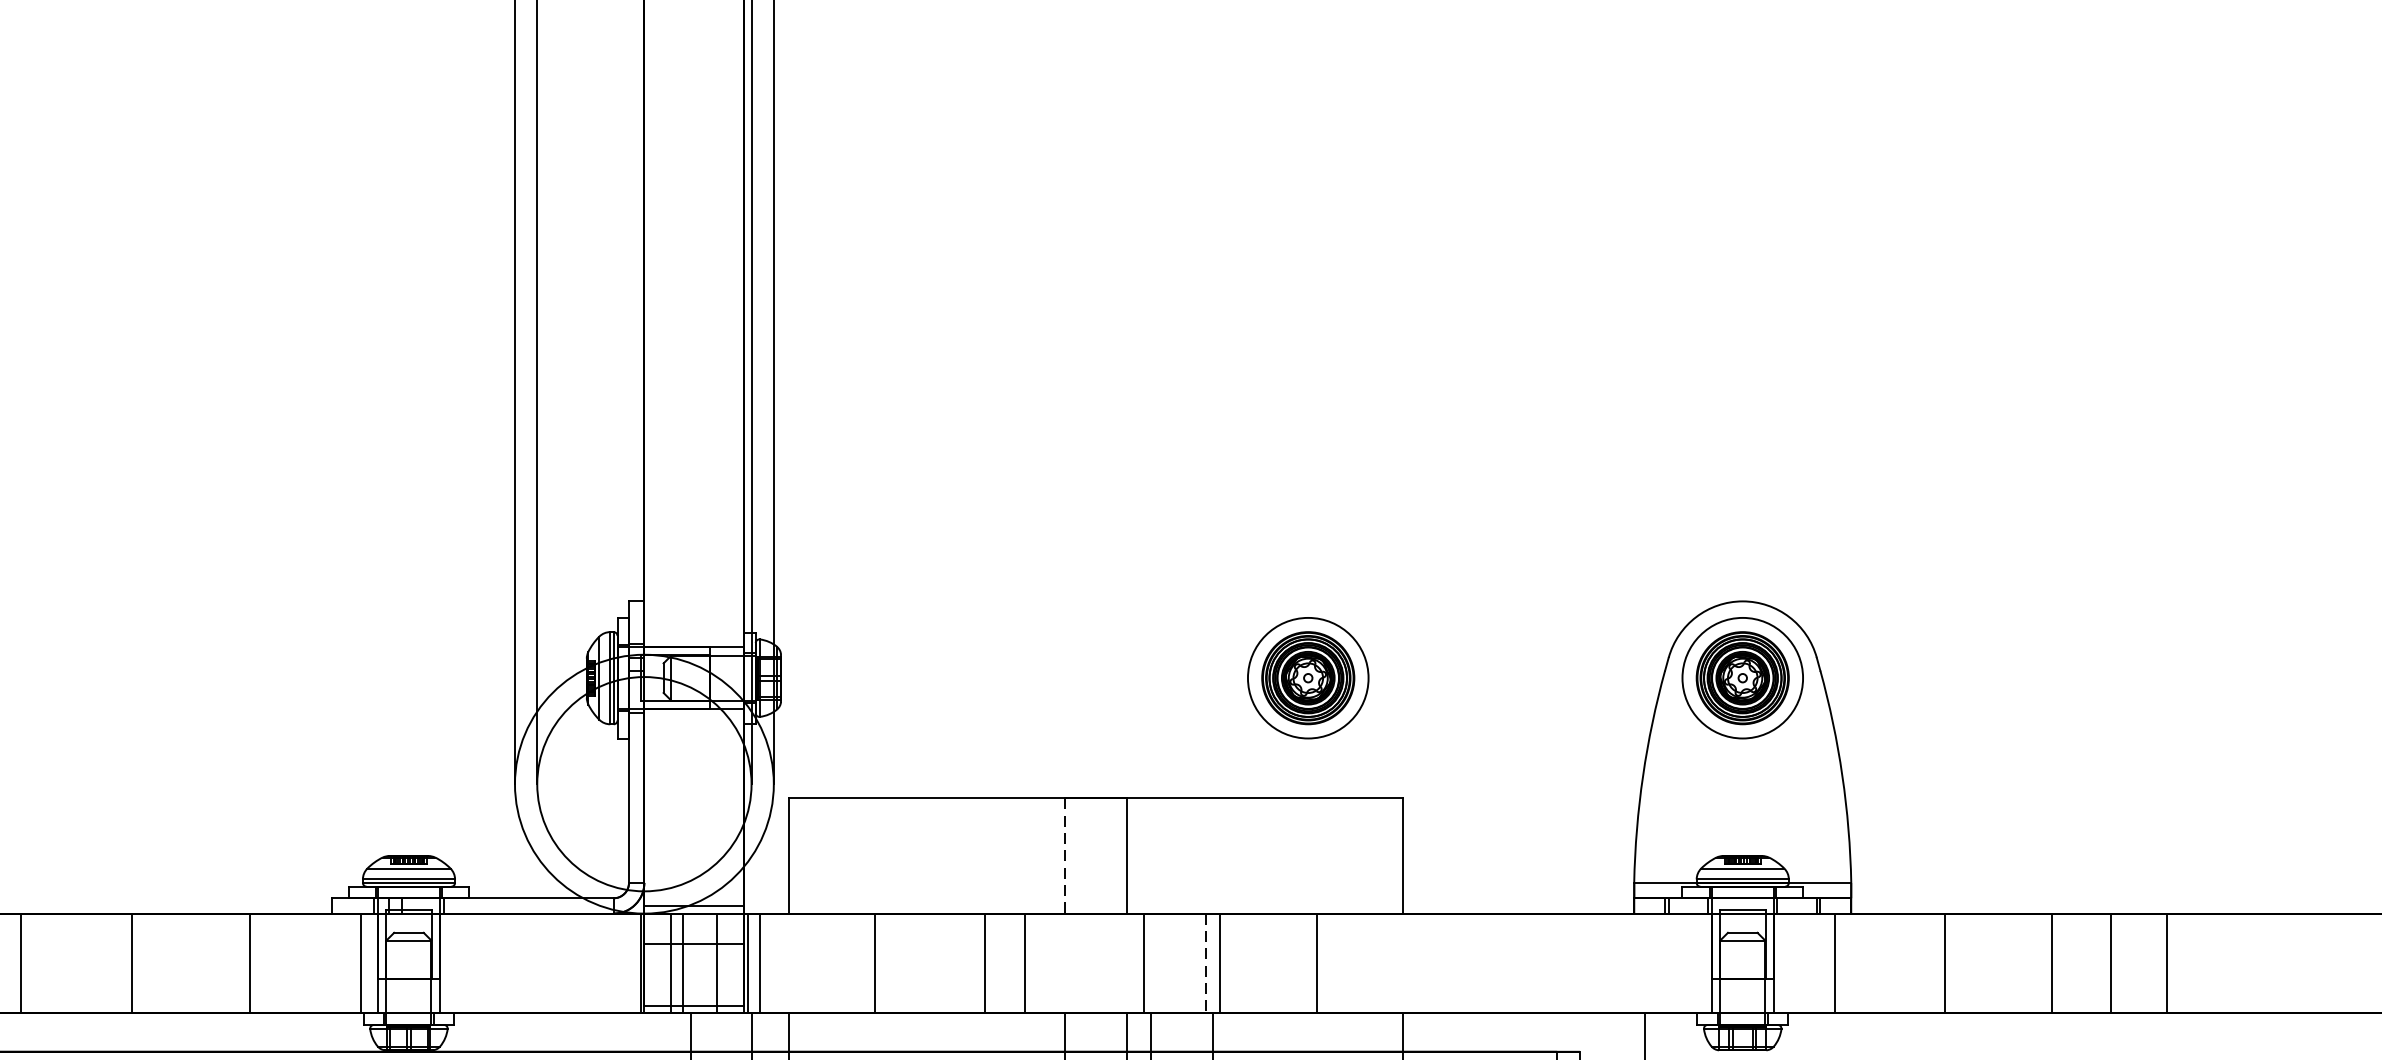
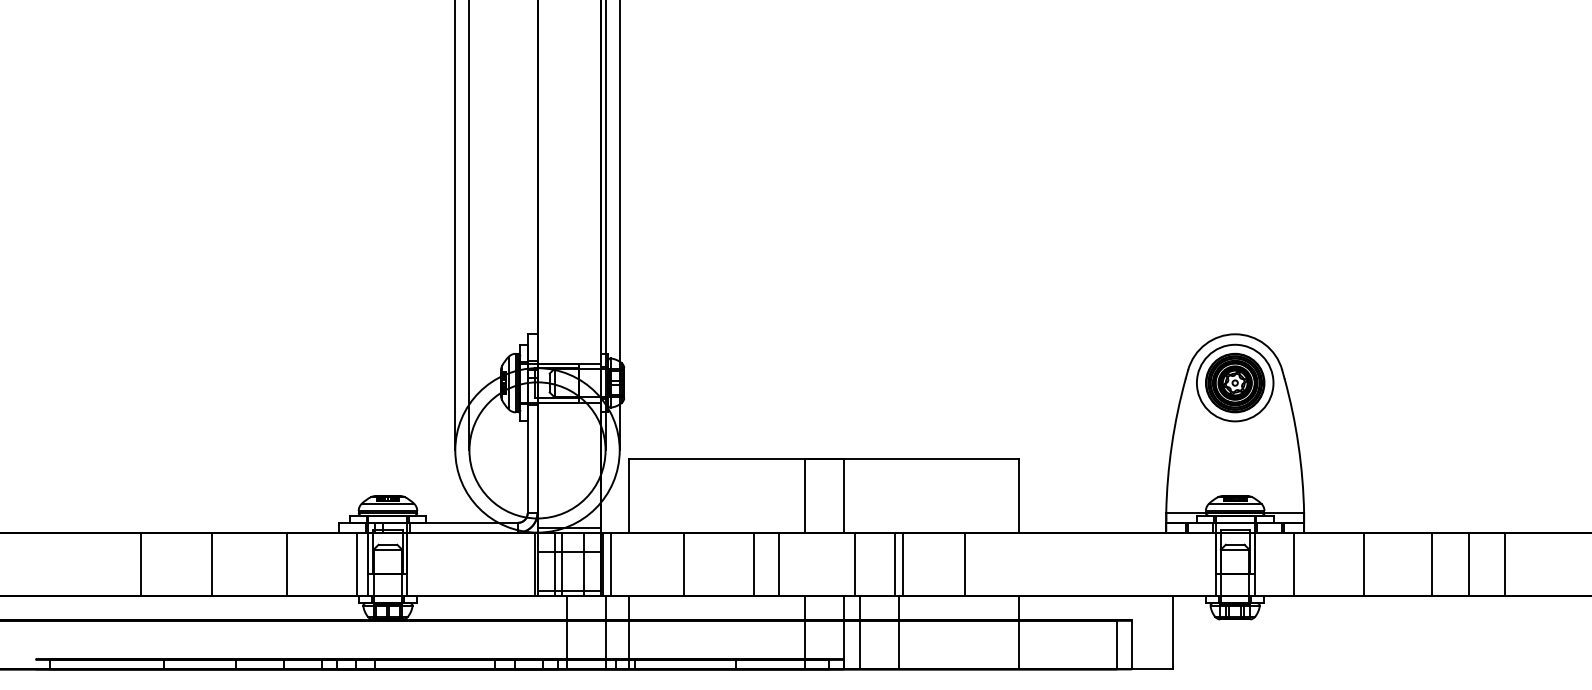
part: (1308, 677) -> (959, 382), removed
line: (1064, 856) -> (804, 496), dashed -> solid
line: (1206, 963) -> (894, 564), dashed -> solid

